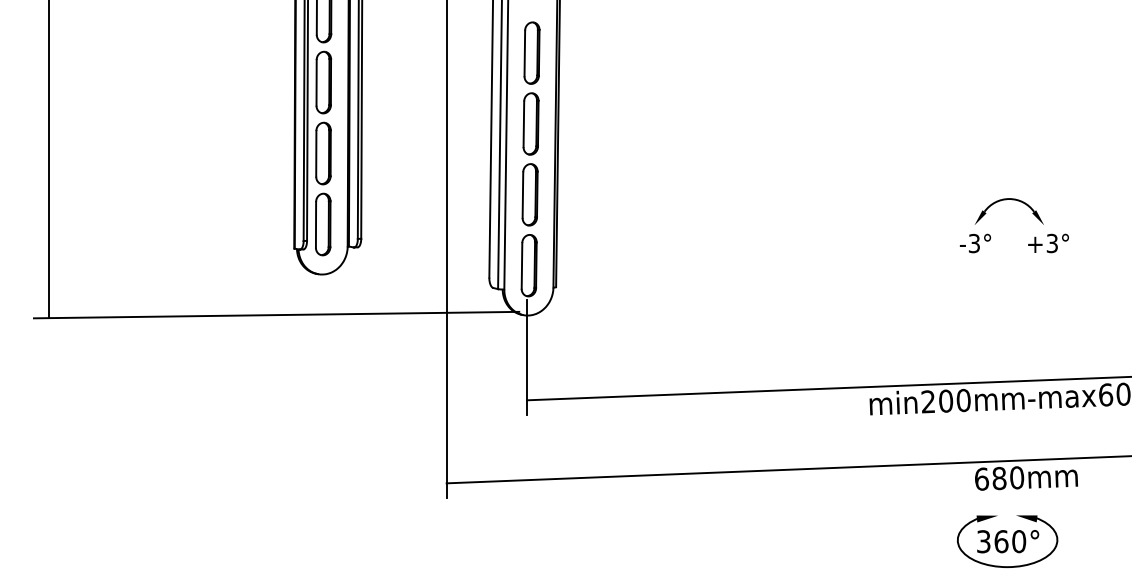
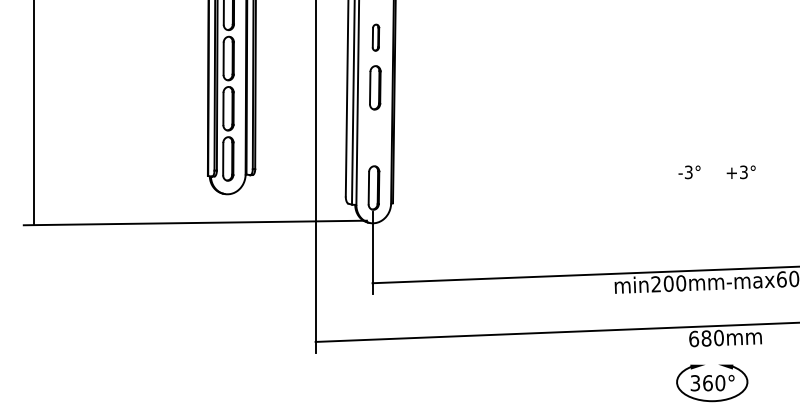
part: (531, 52) -> (375, 37), size x0.6
part: (529, 194) -> (374, 137), removed
part: (1006, 200) -> (711, 141), removed

